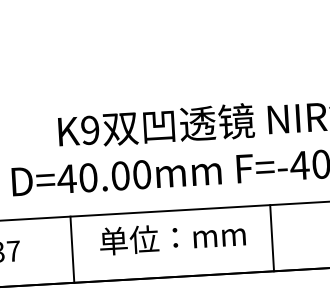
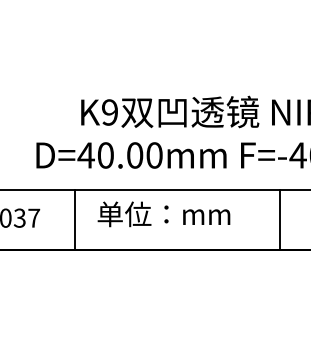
line: (272, 237) -> (280, 219), moved
text: (172, 238) -> (163, 214), moved
line: (72, 249) -> (75, 219), moved

